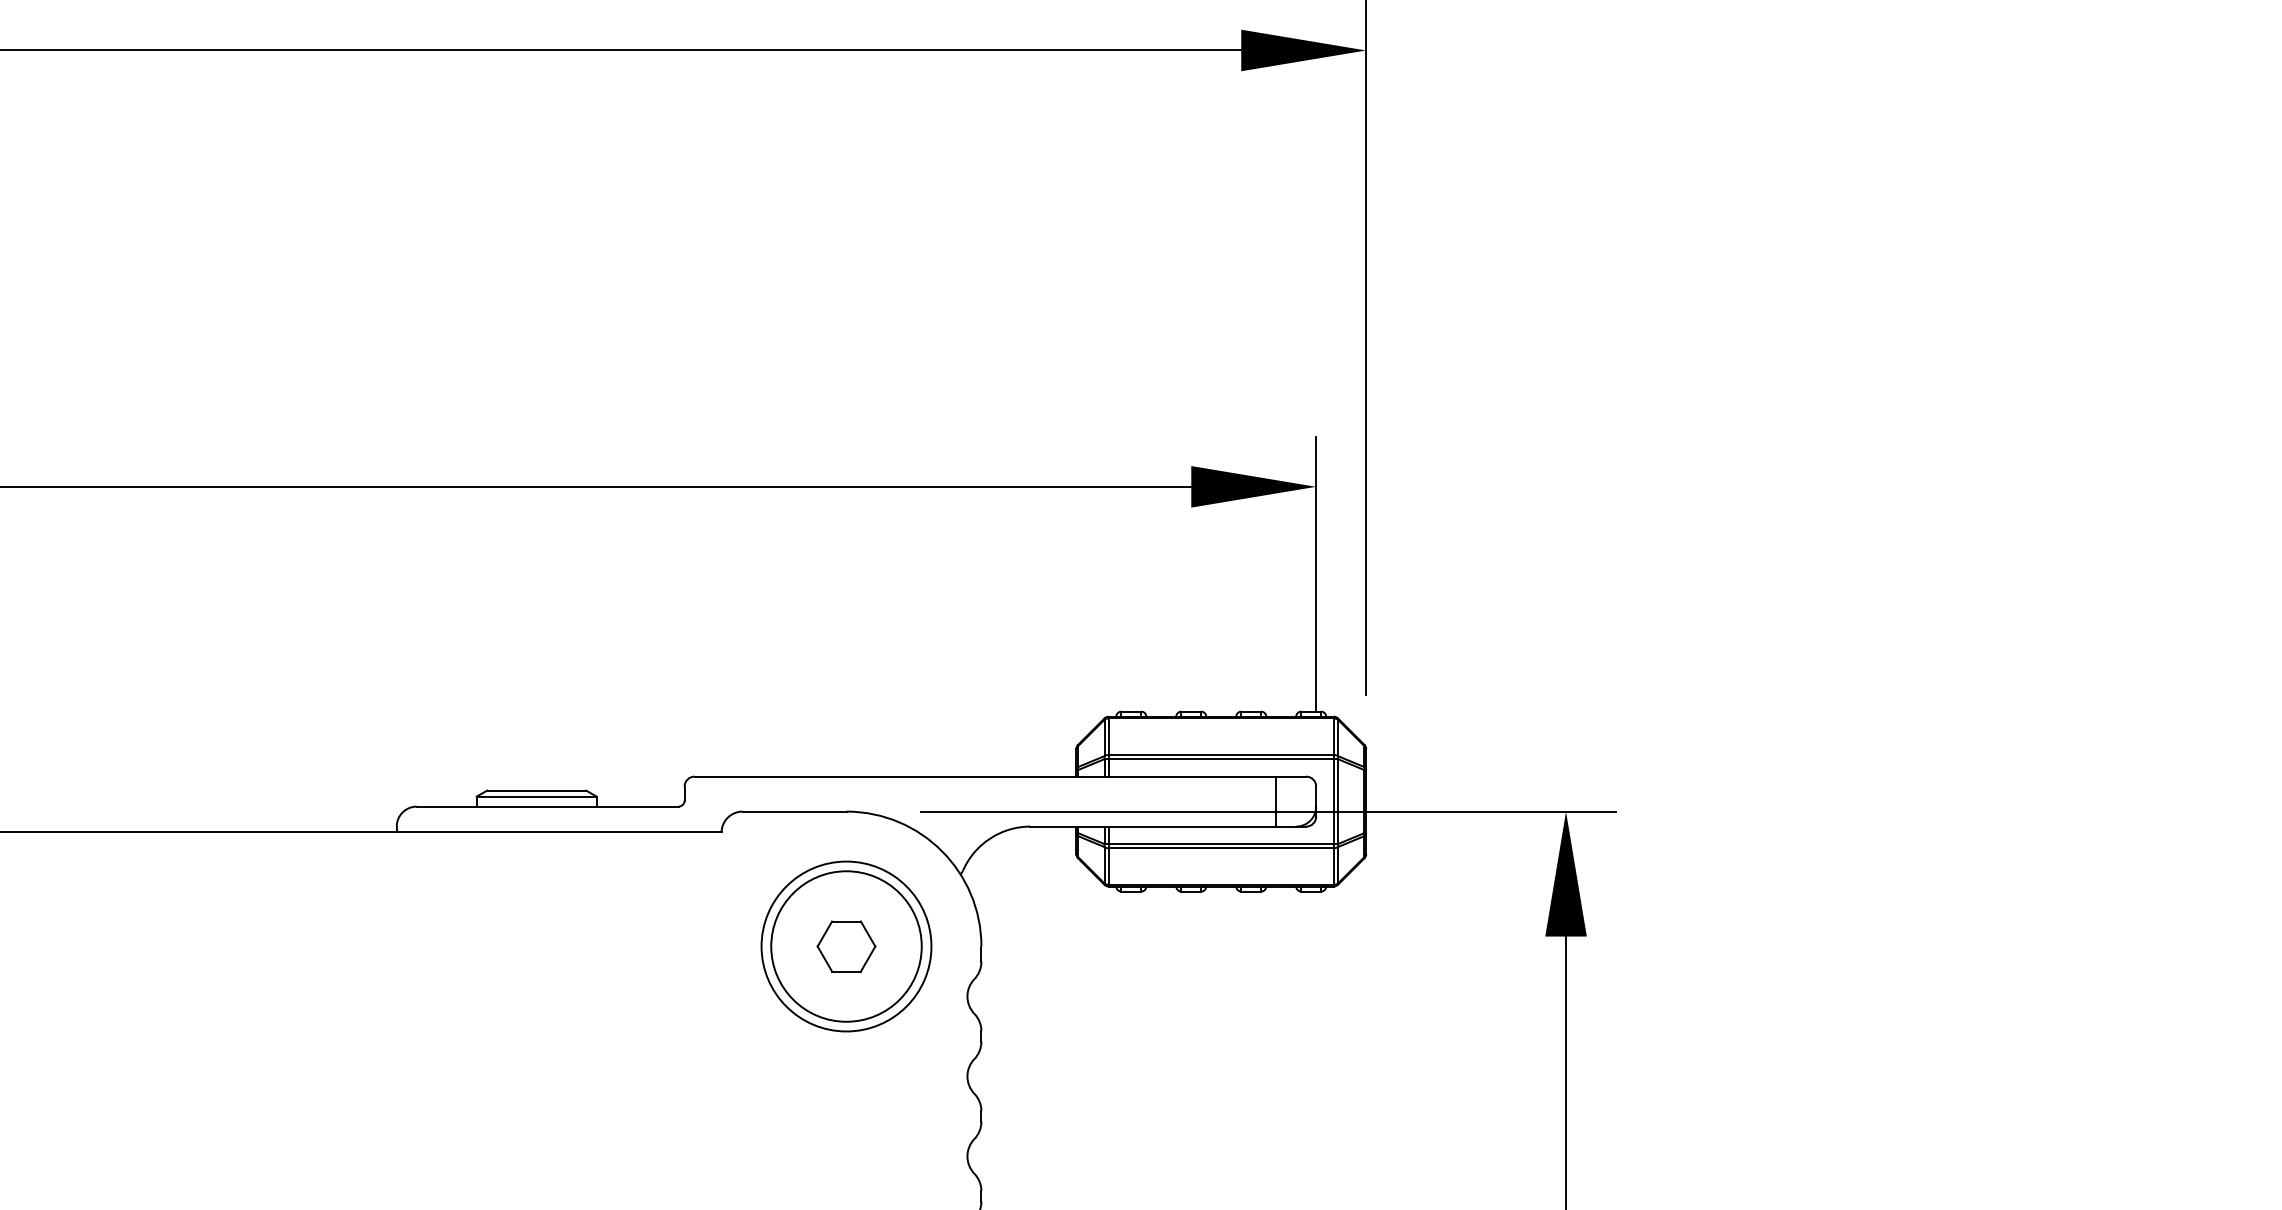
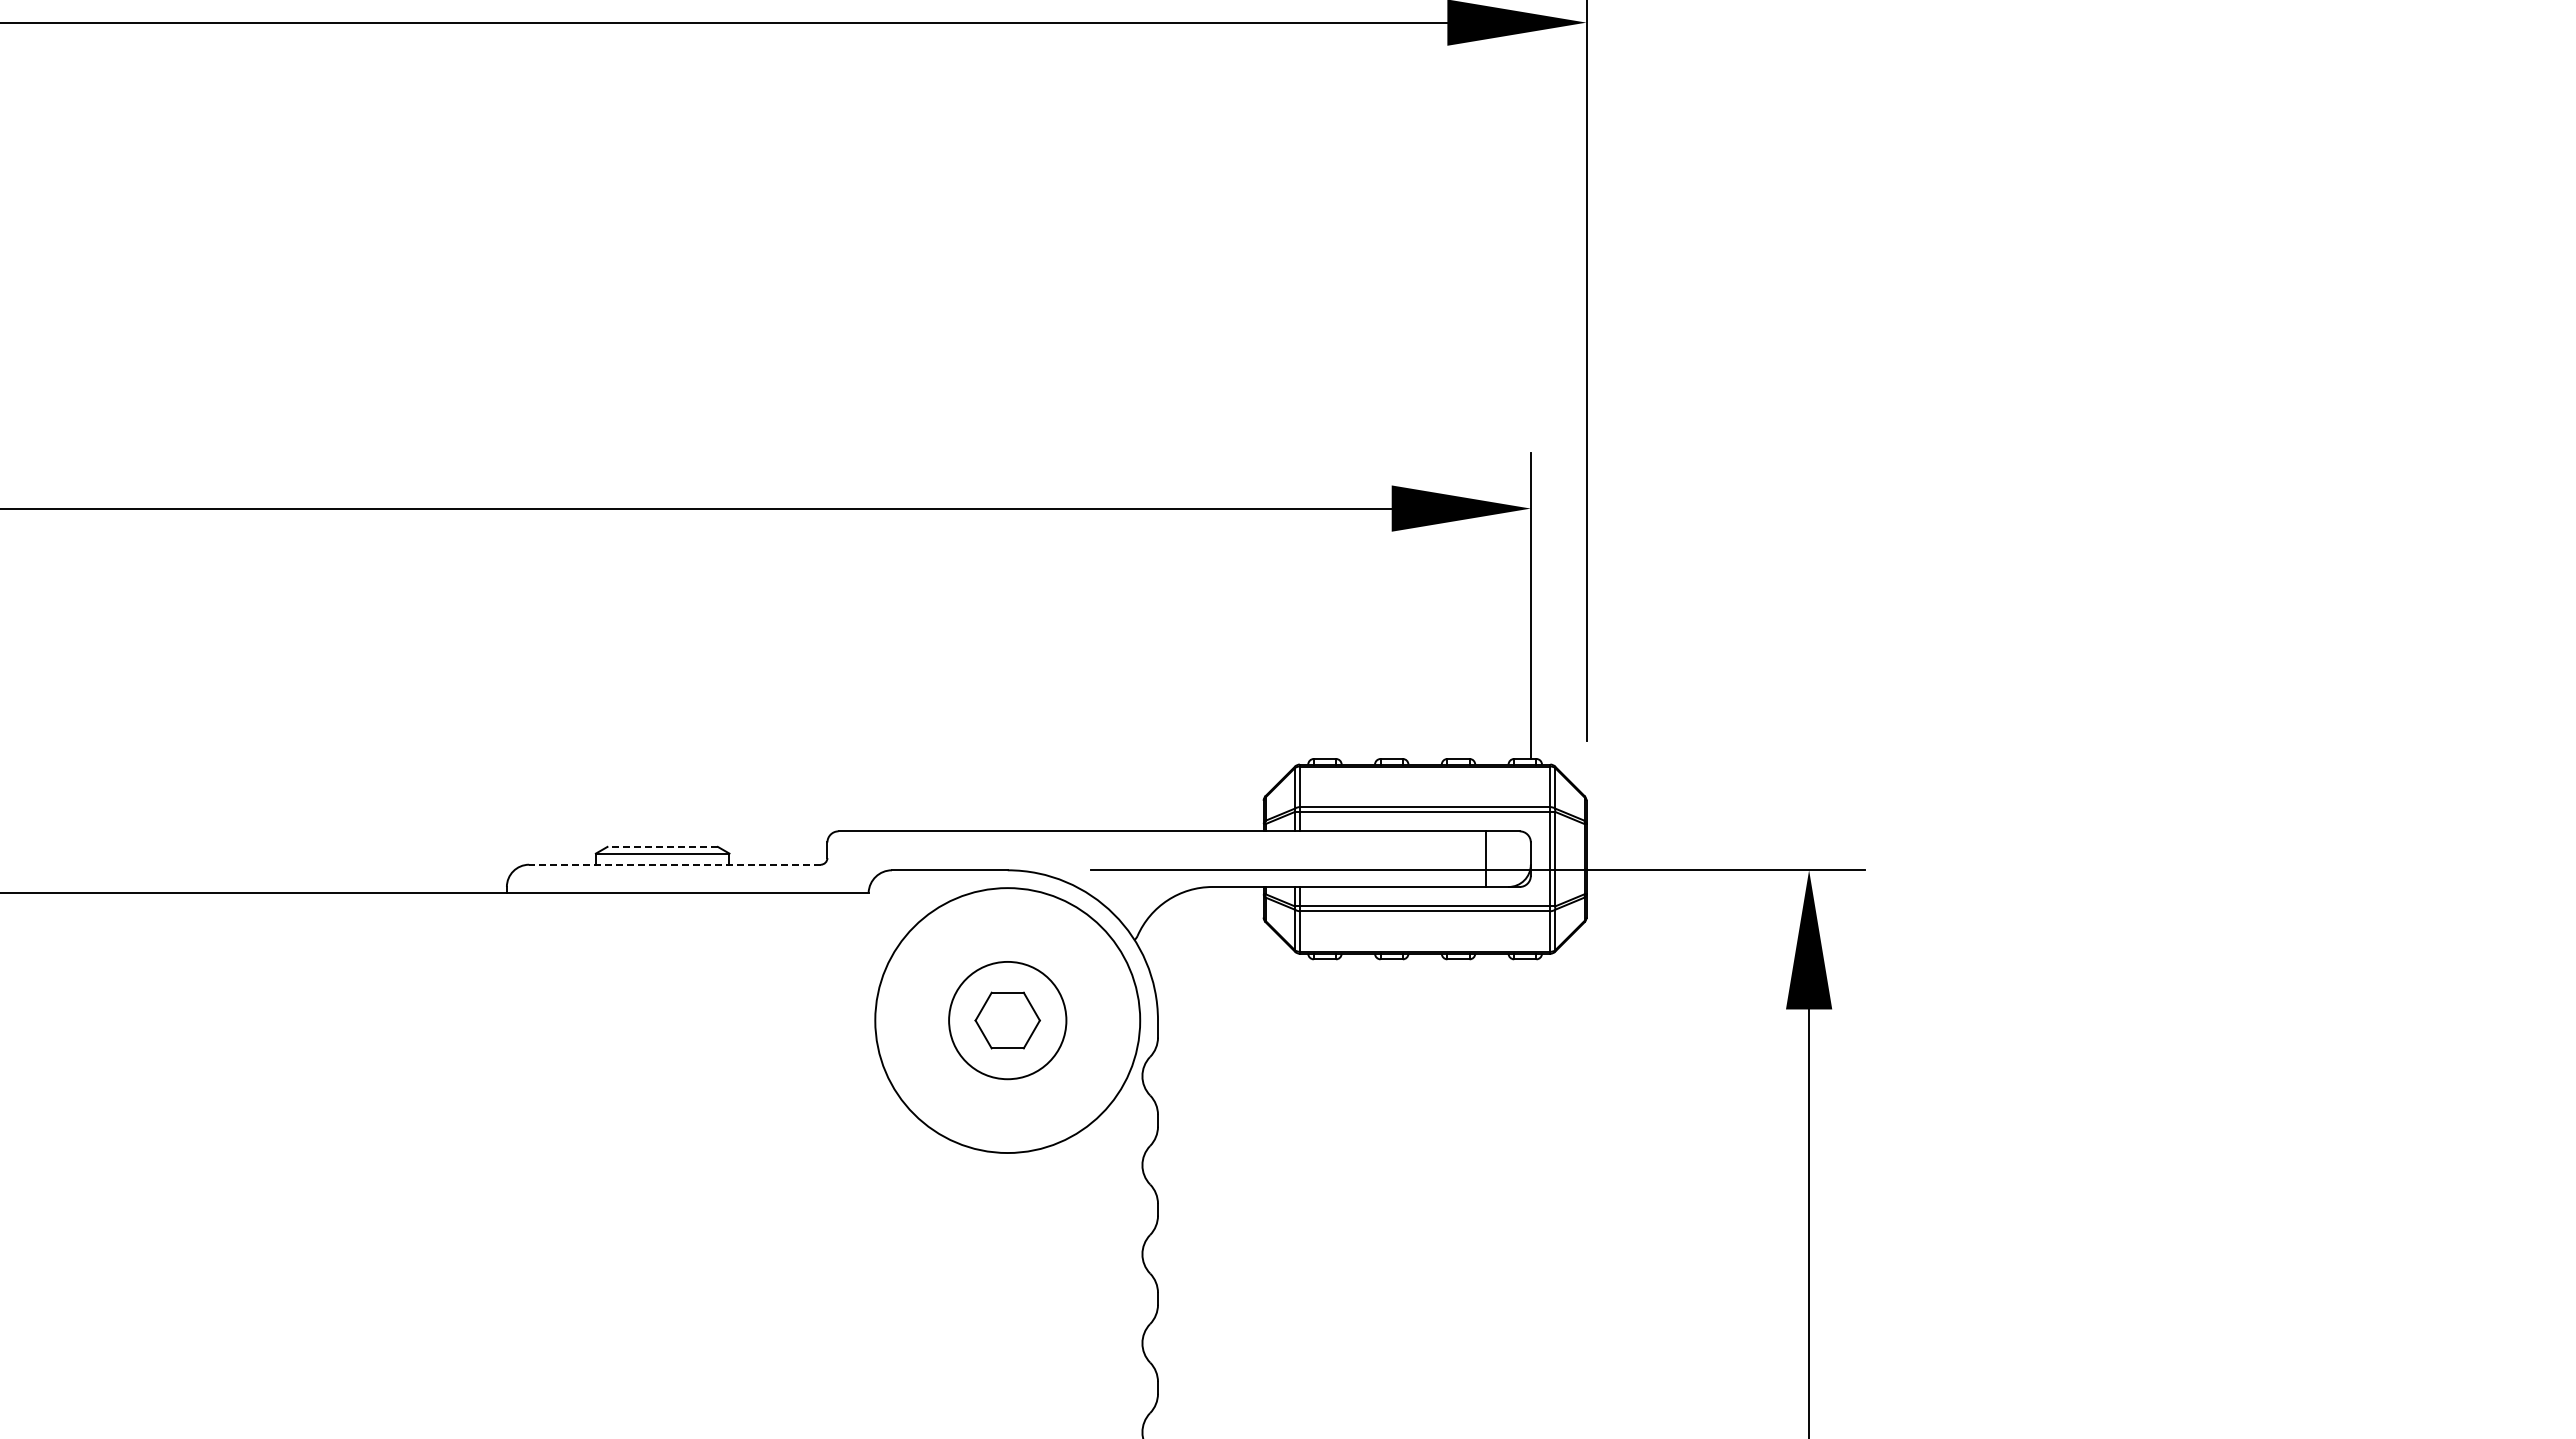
line: (536, 790) -> (662, 846), solid -> dashed
line: (547, 806) -> (674, 864), solid -> dashed
circle: (846, 946) -> (1007, 1020), size x0.7
circle: (846, 946) -> (1007, 1020), size x1.4

